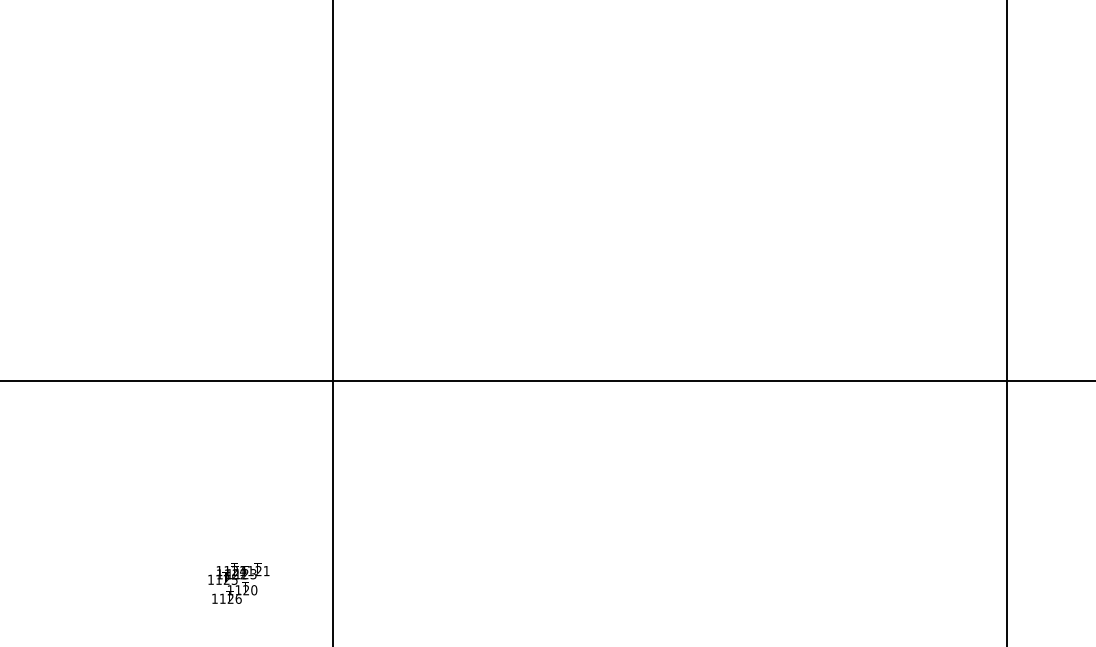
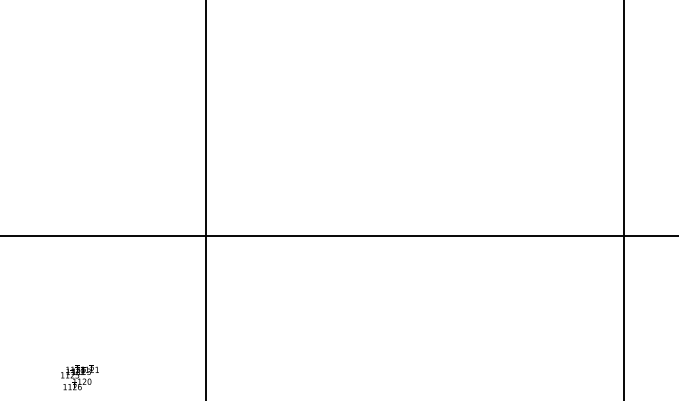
text: (238, 583) -> (79, 377), moved

